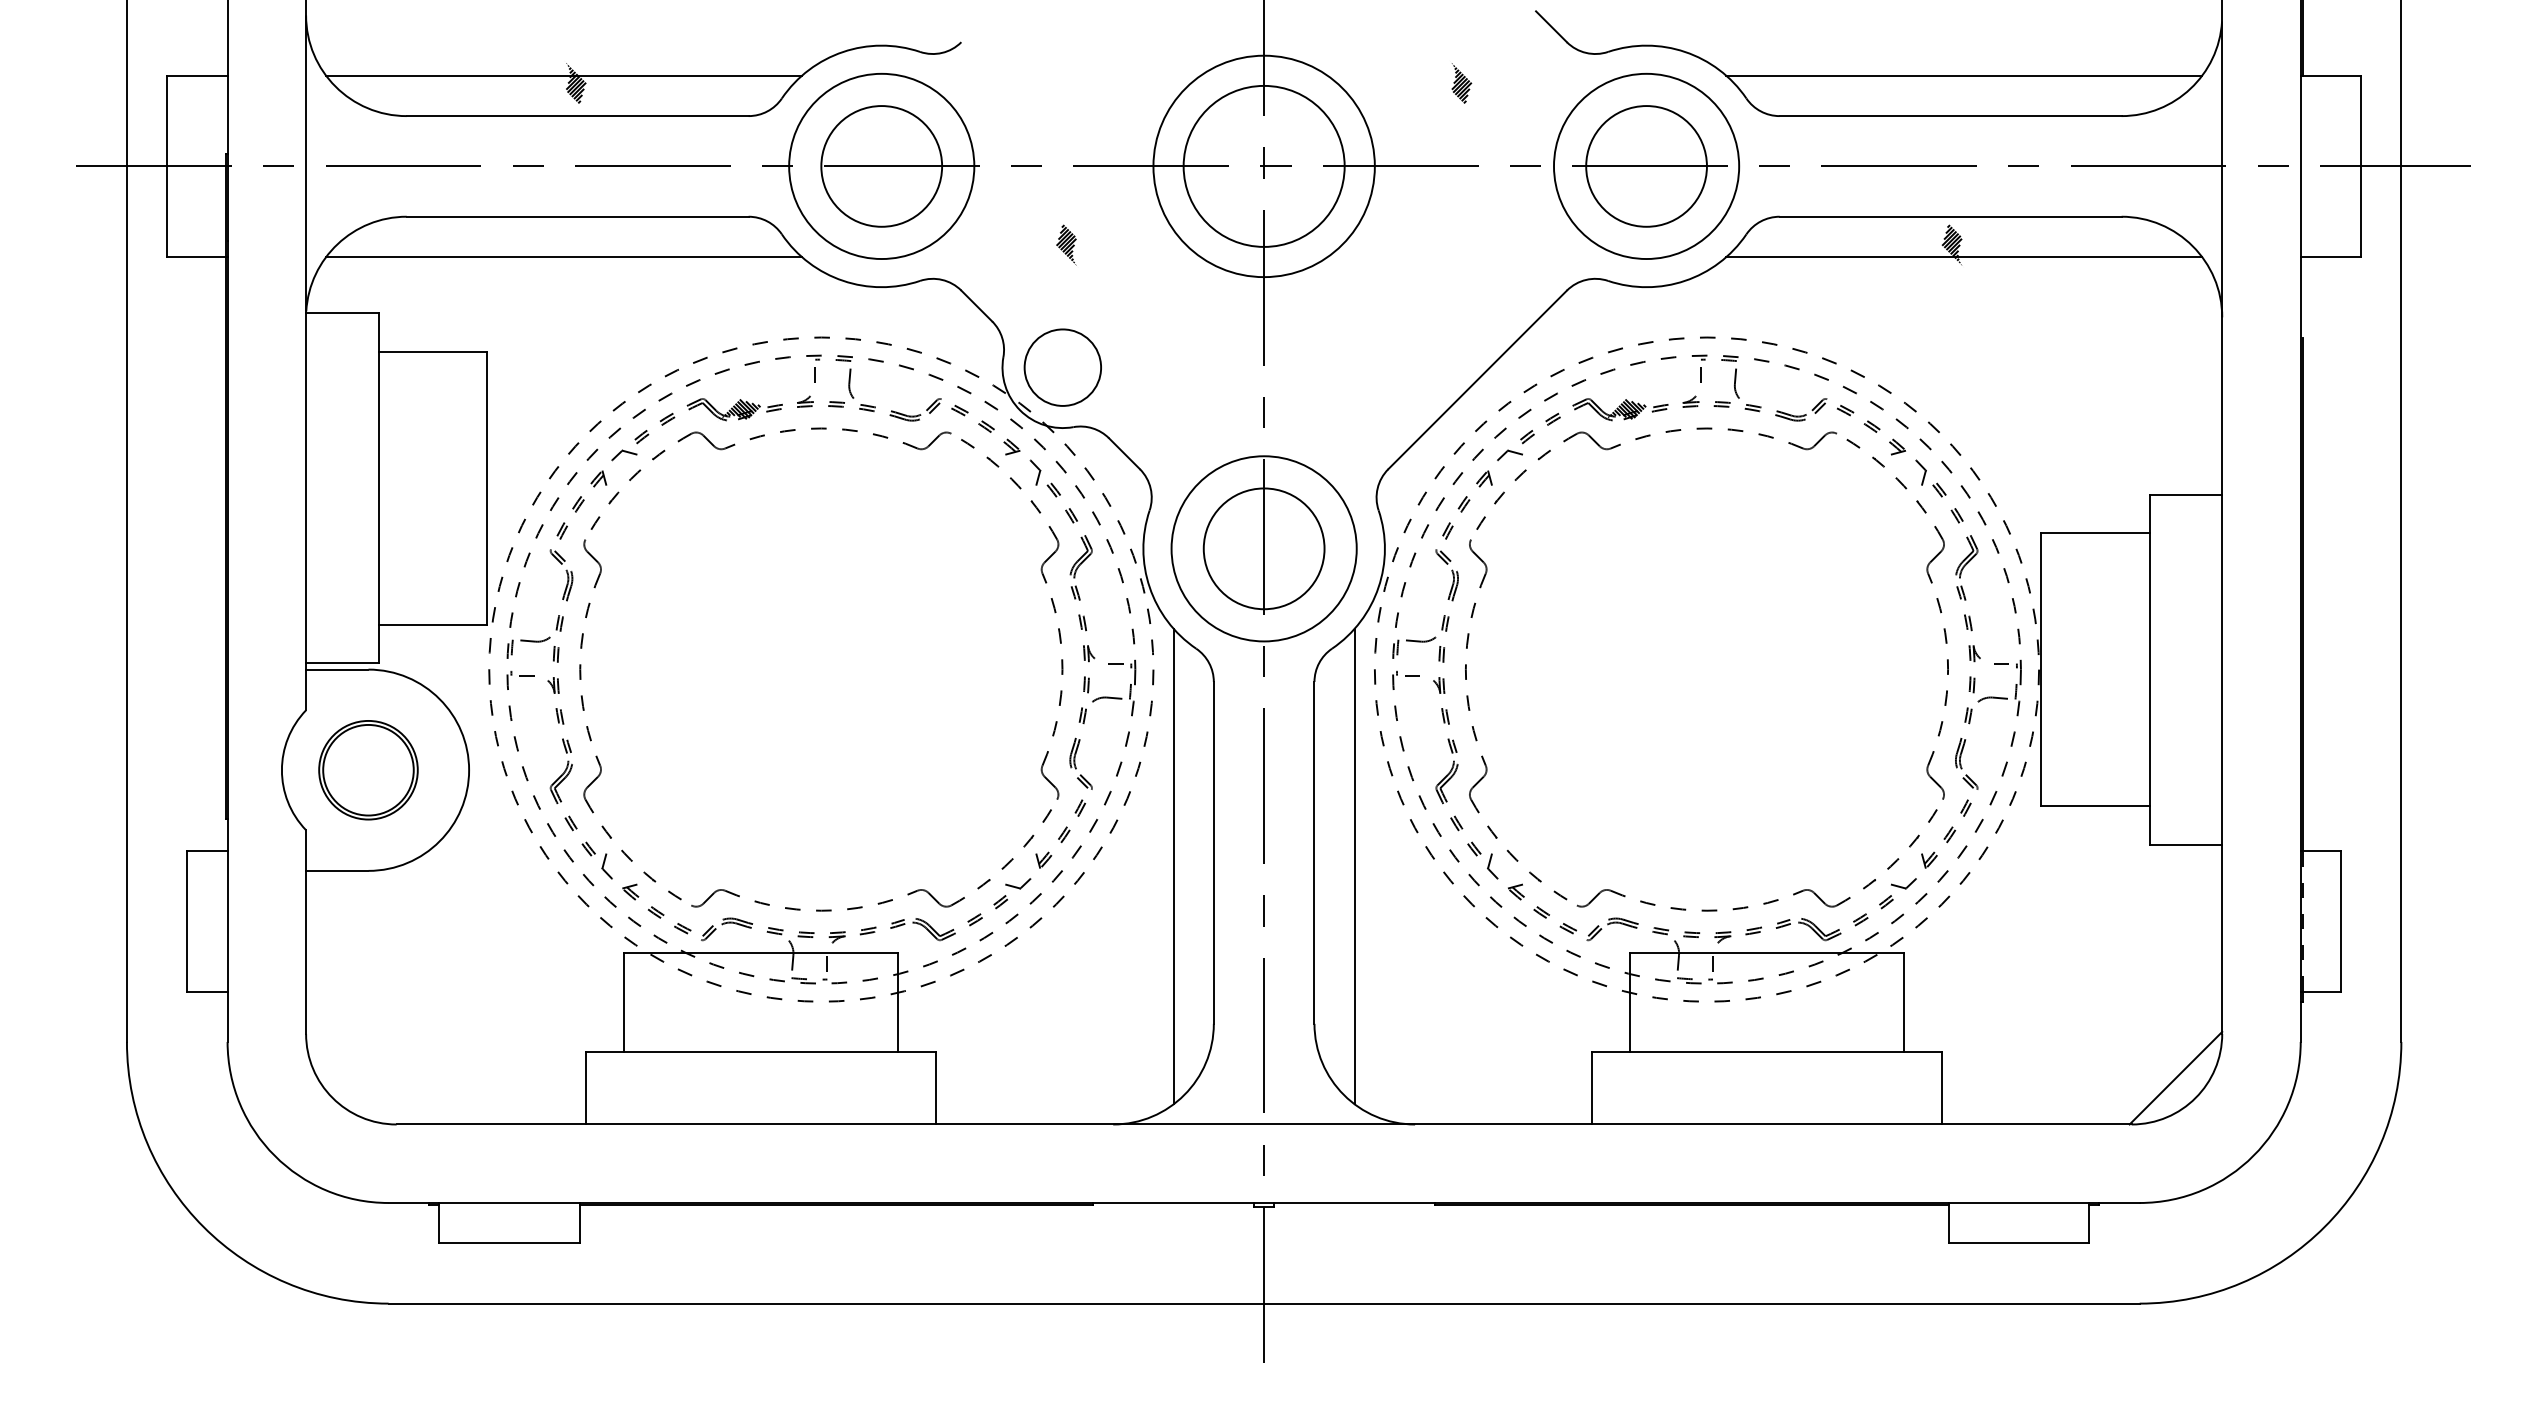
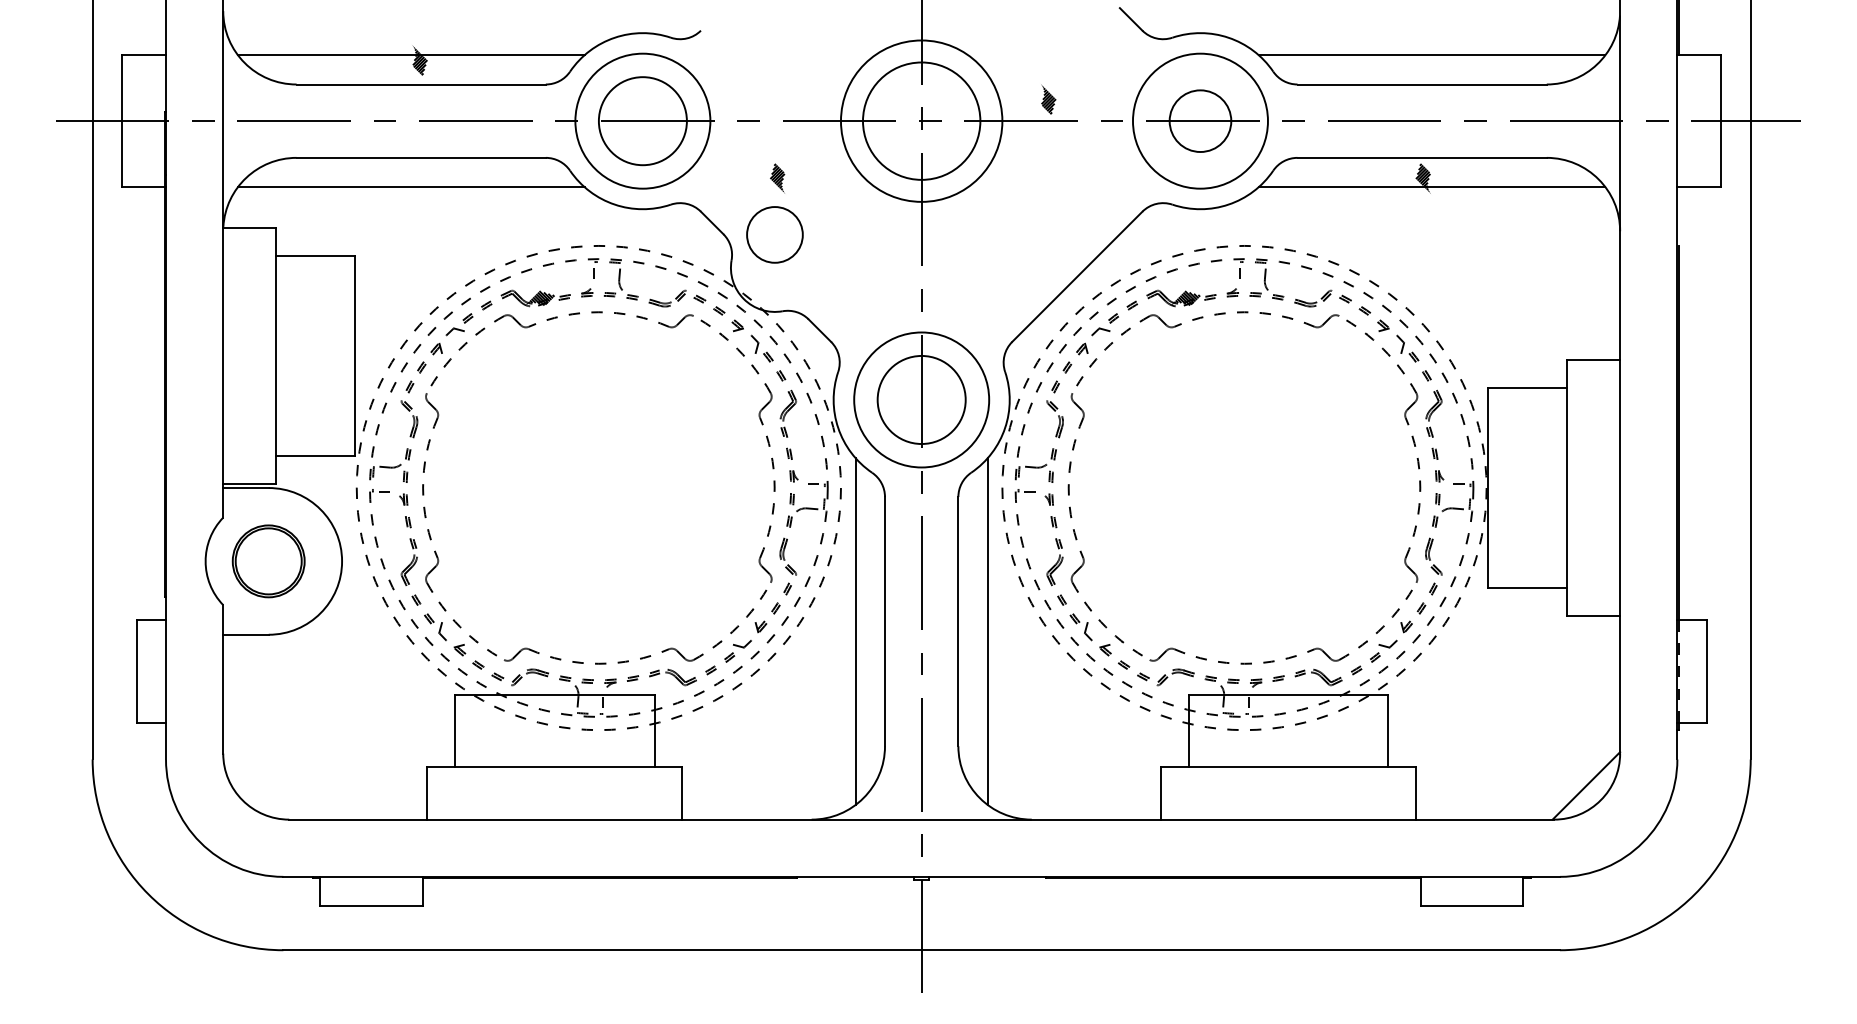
part: (1461, 83) -> (1048, 99), moved
circle: (1646, 166) -> (1200, 121), size x0.7
circle: (1062, 367) -> (774, 234), moved

